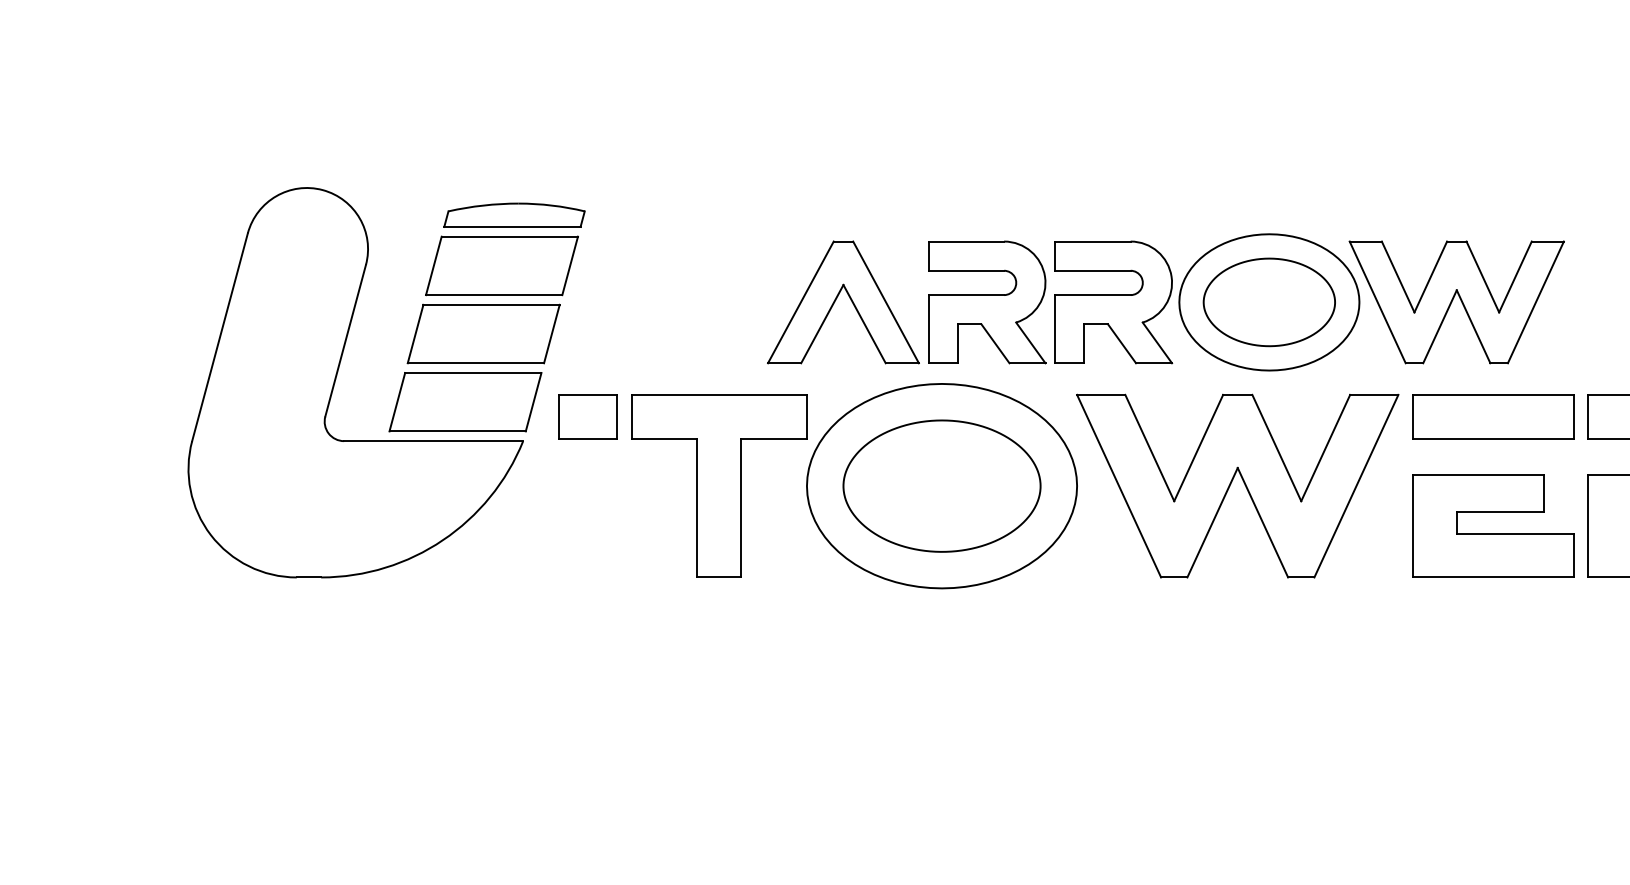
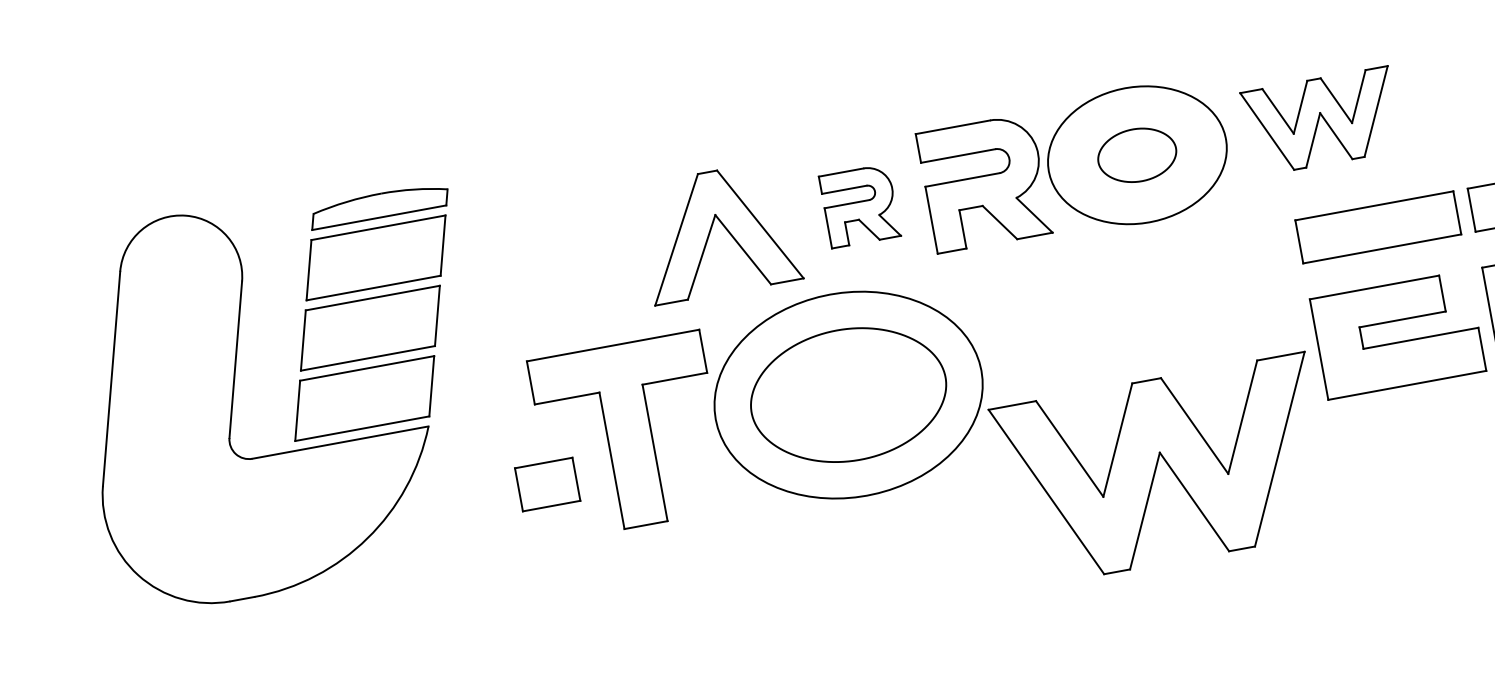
part: (987, 302) -> (860, 206), size x0.6
part: (1268, 302) -> (1136, 155), size x0.6
part: (1456, 302) -> (1321, 121), size x0.7
part: (587, 416) -> (547, 484), moved
part: (1237, 485) -> (1162, 469), moved

